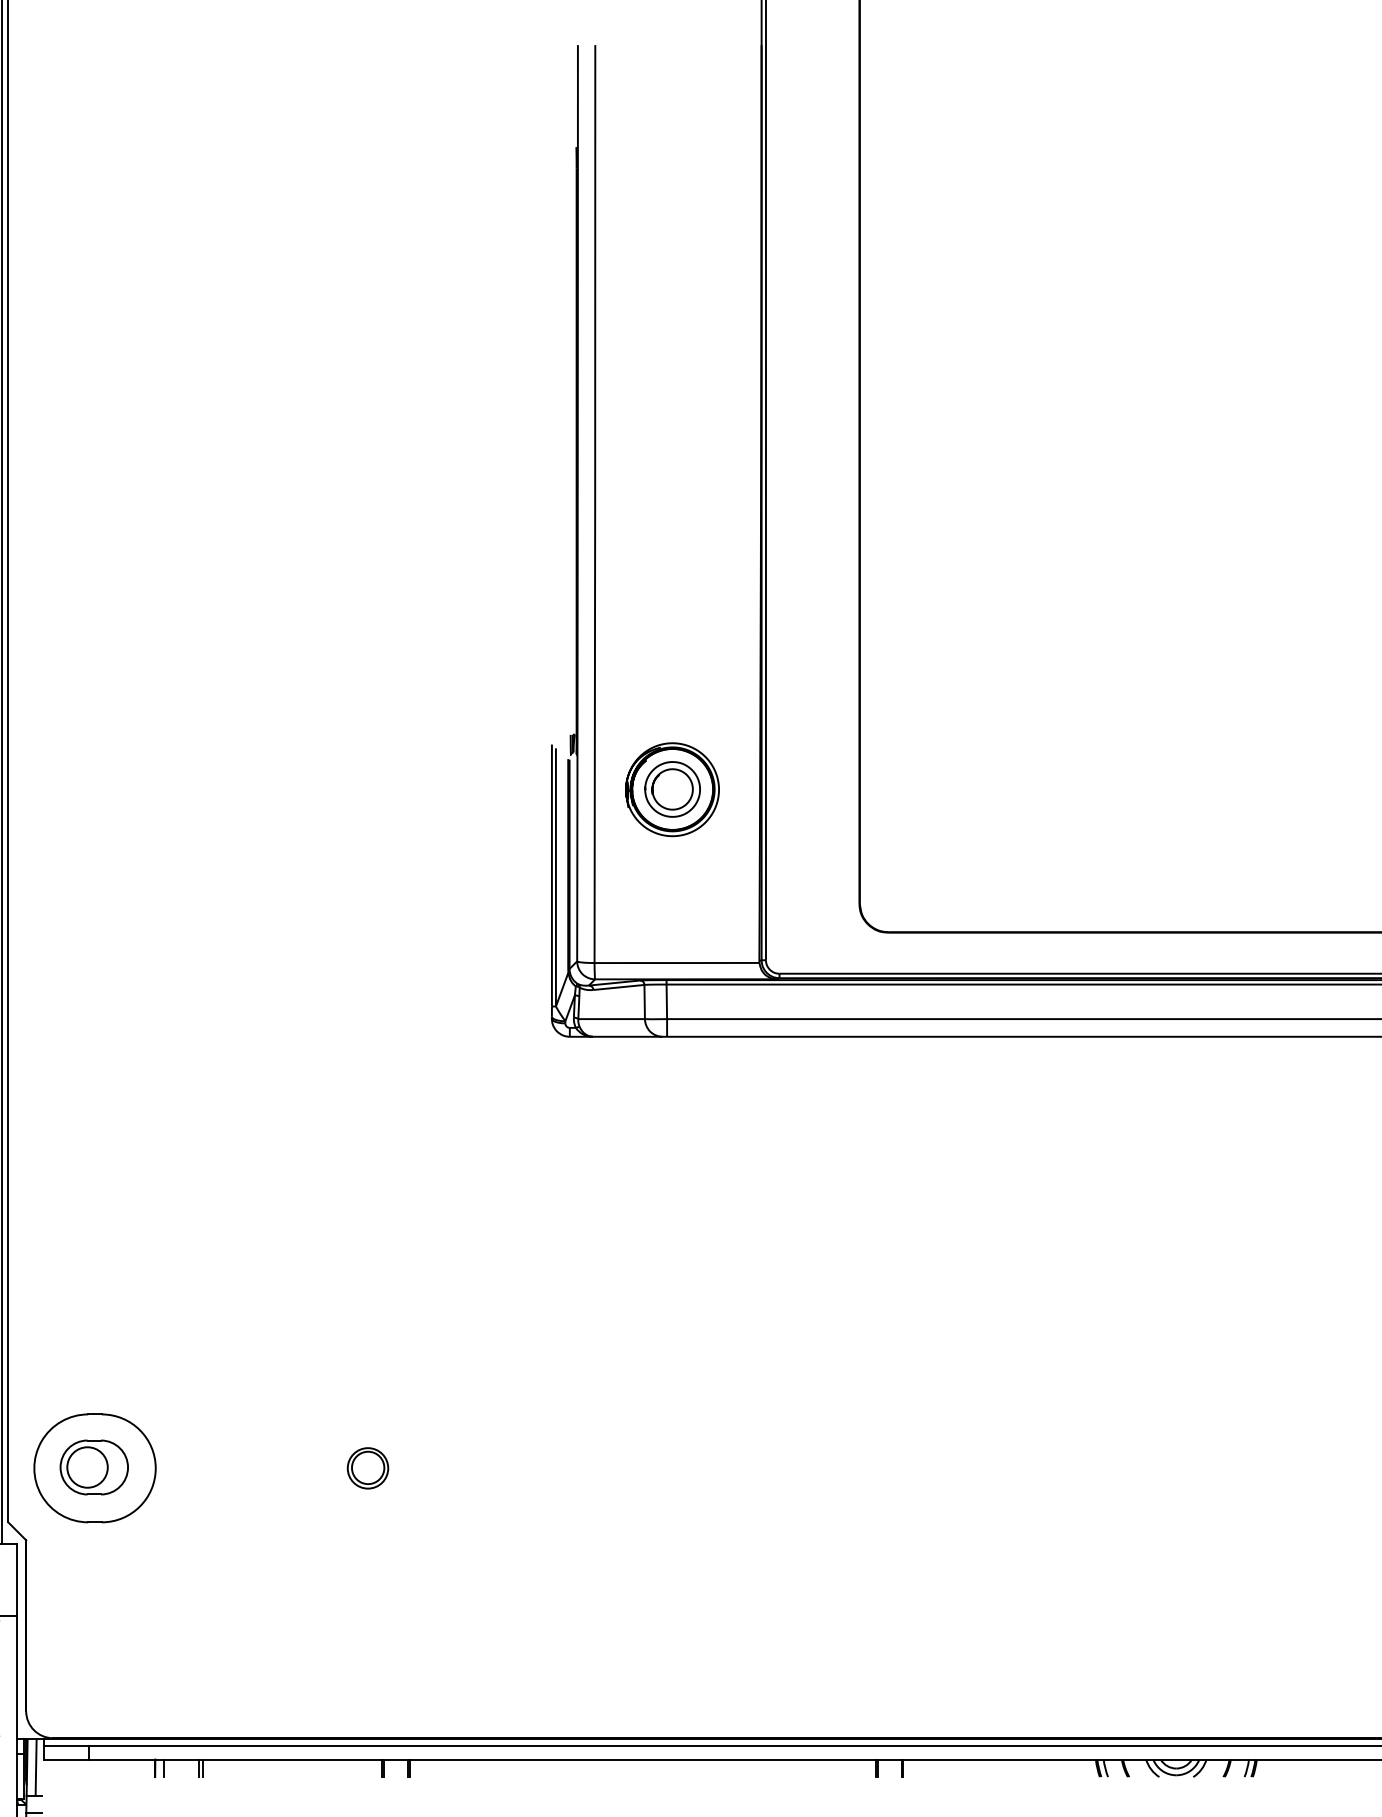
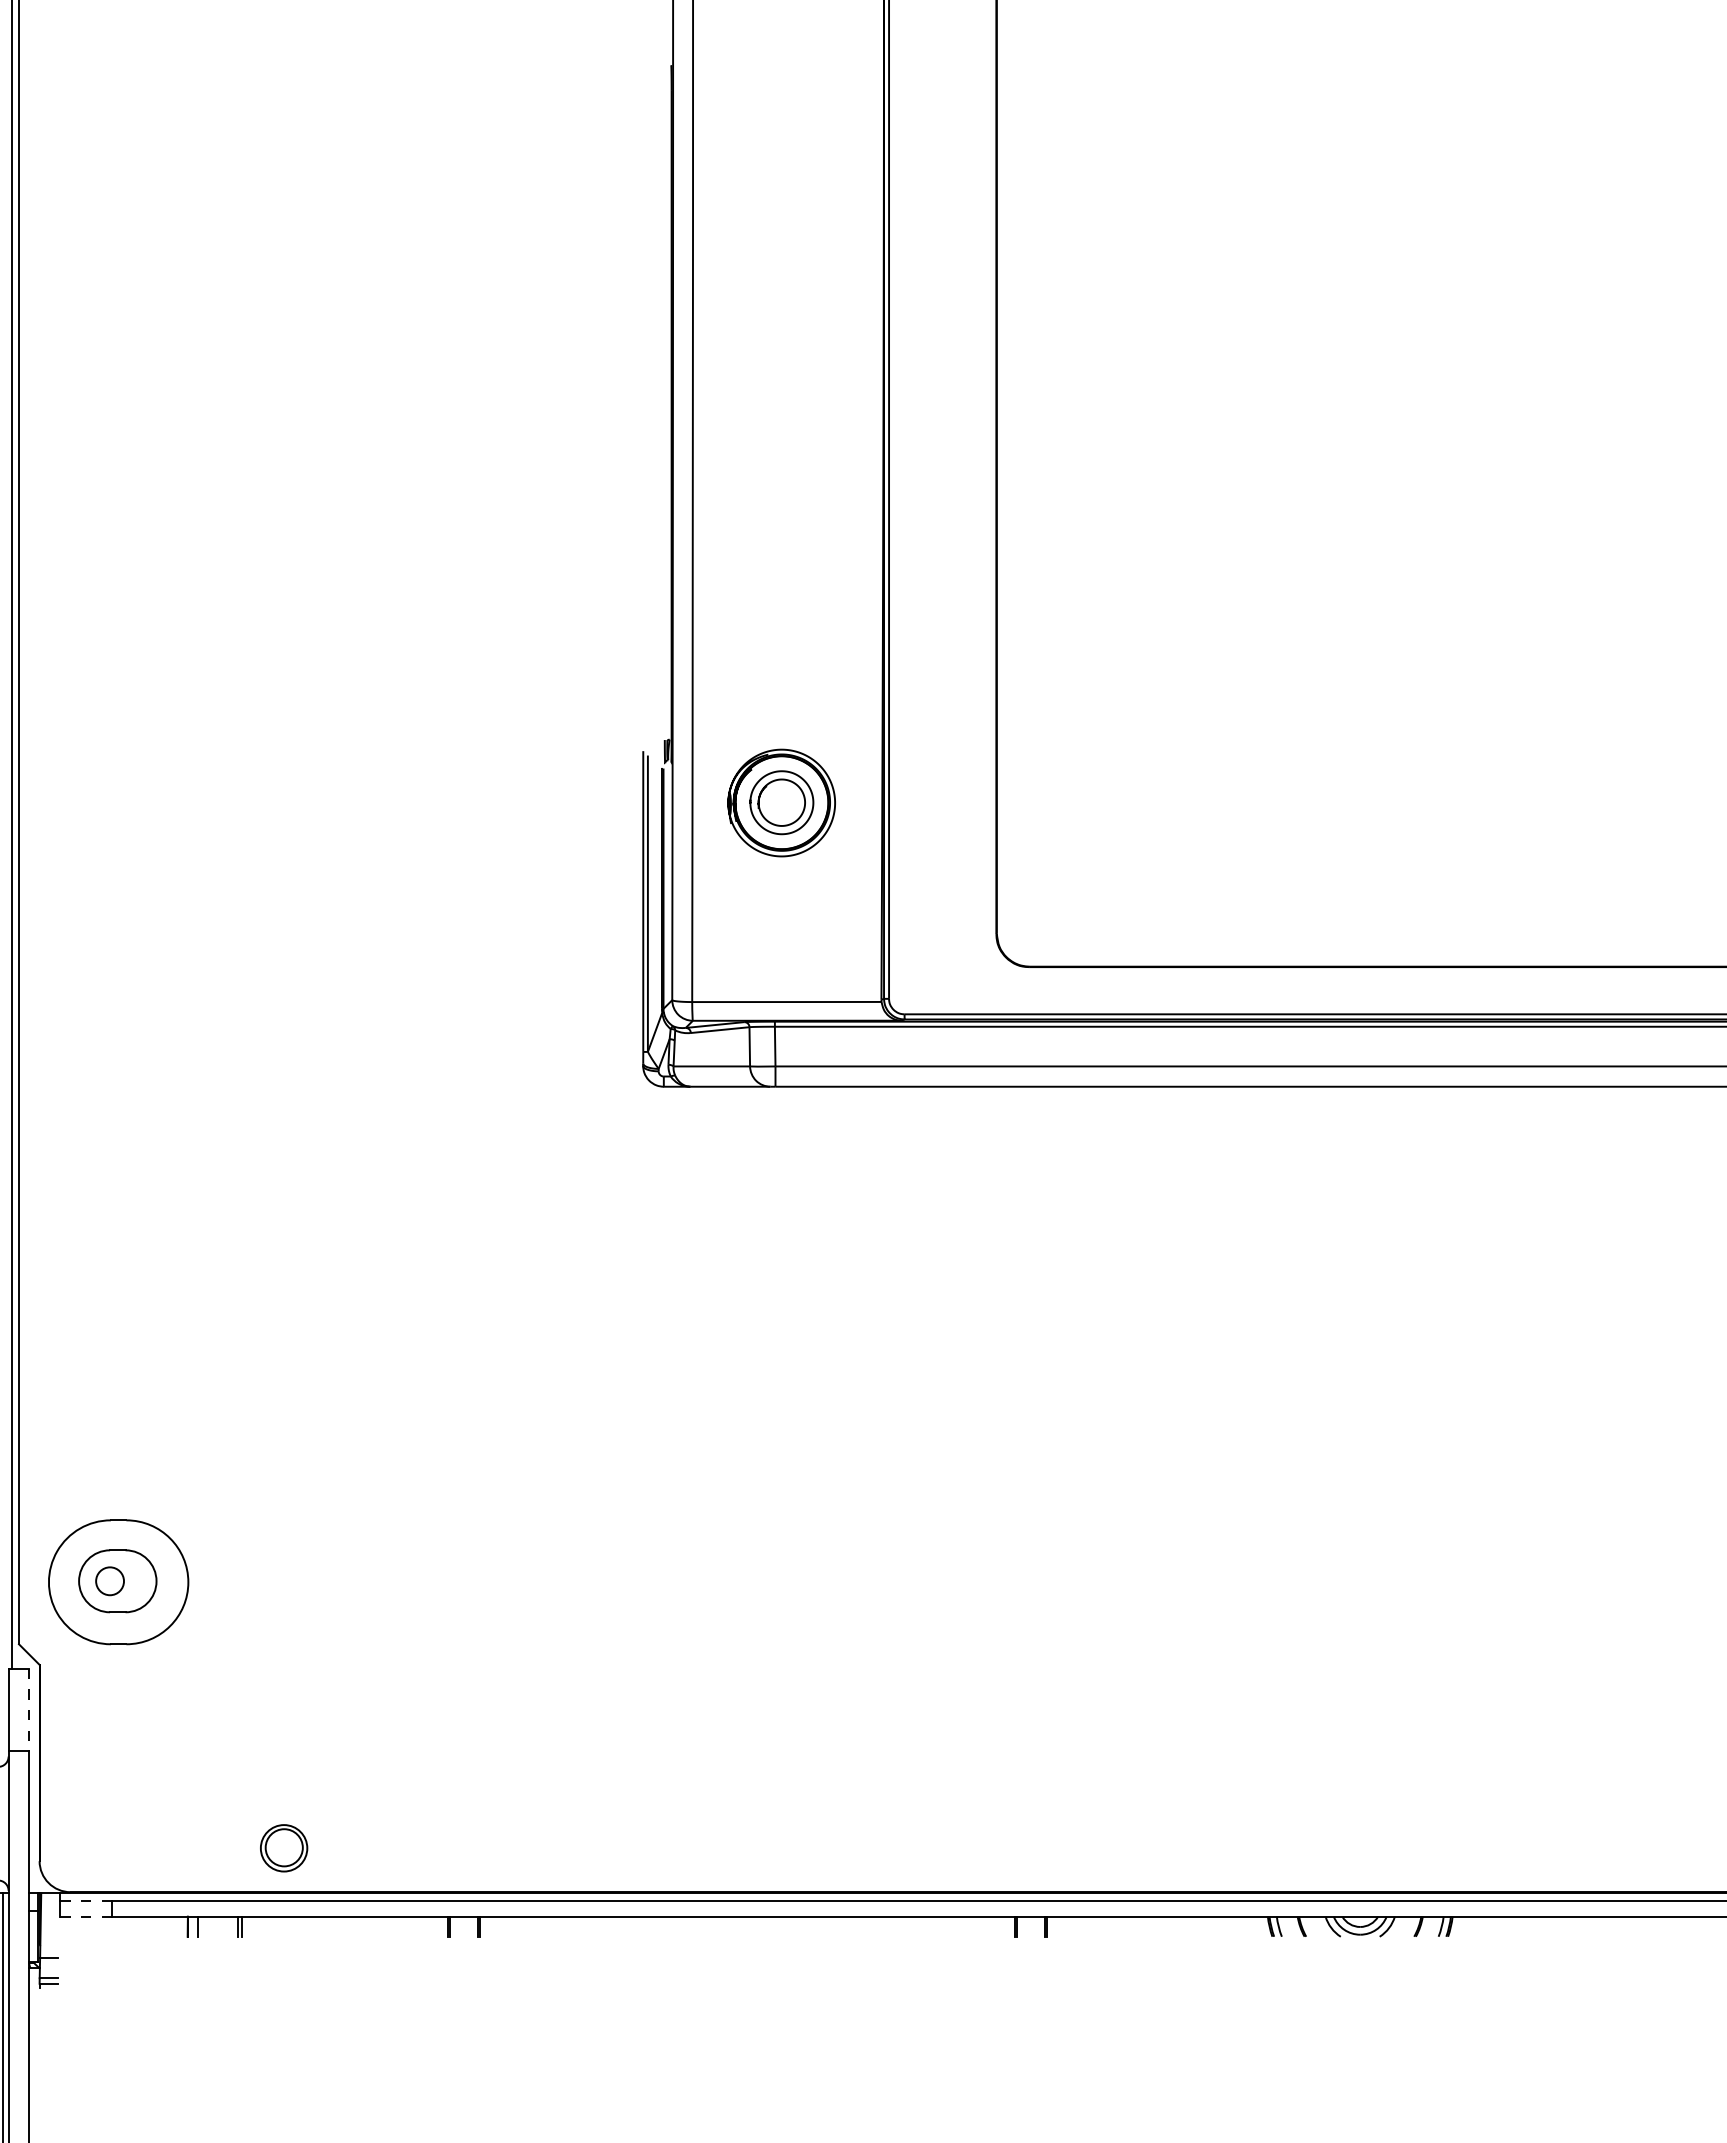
circle: (87, 1467) -> (109, 1581), size x0.6
part: (368, 1468) -> (284, 1848), moved
line: (17, 1580) -> (29, 1710), solid -> dashed
line: (67, 1746) -> (86, 1901), solid -> dashed
line: (67, 1759) -> (86, 1916), solid -> dashed
line: (35, 1767) -> (50, 1925), removed

